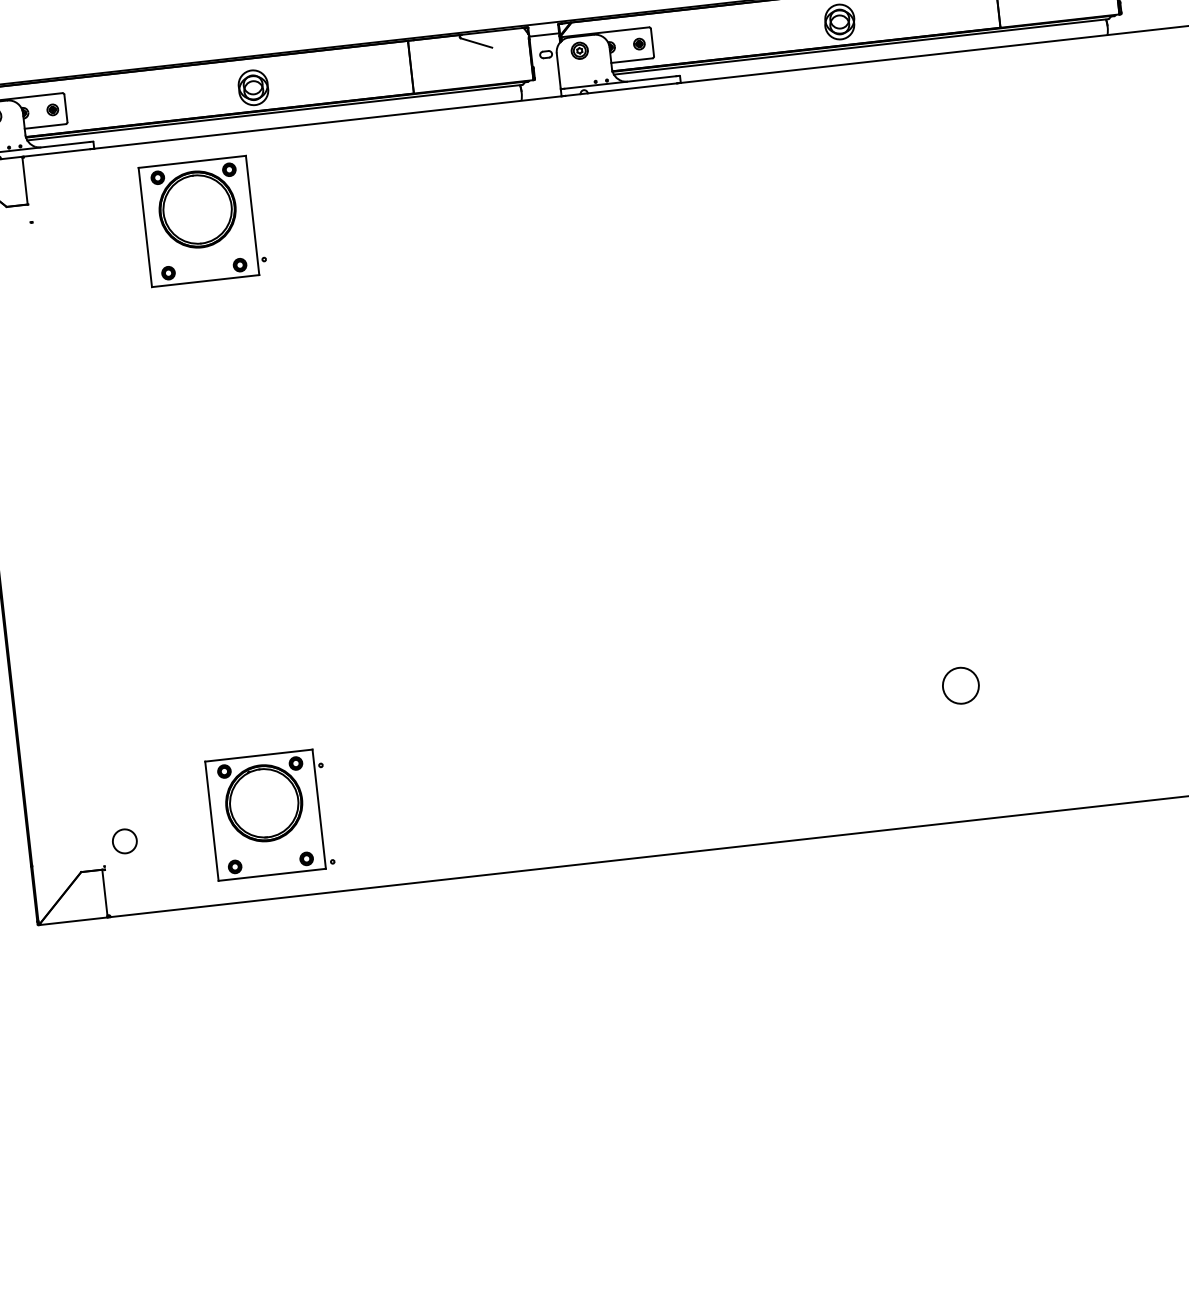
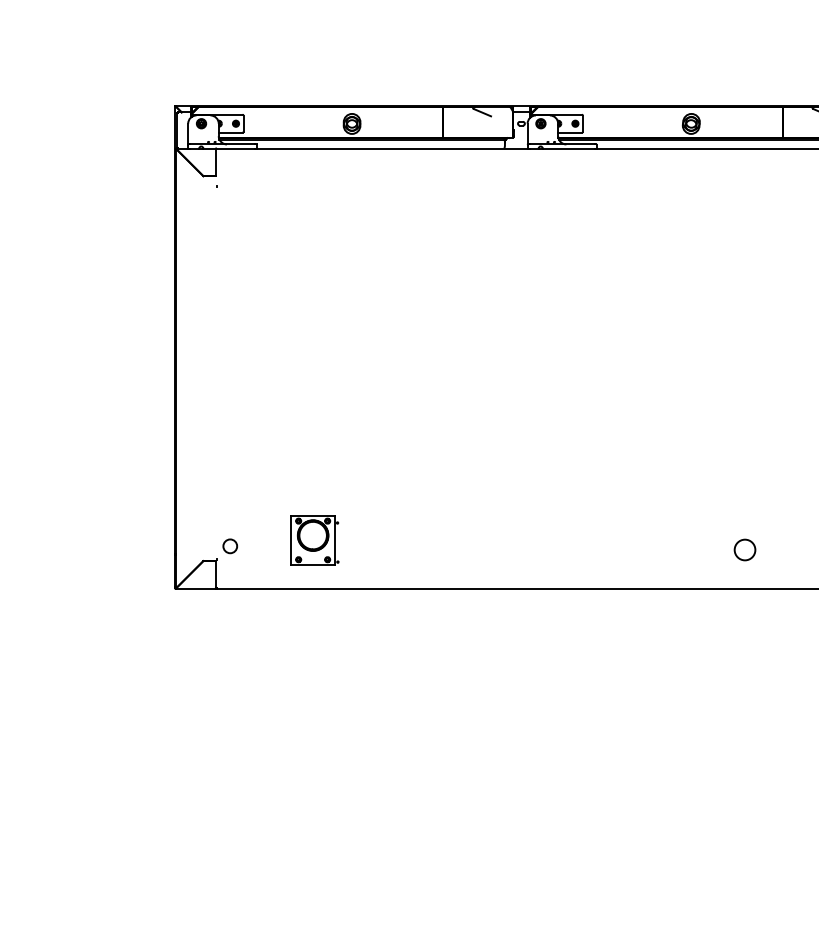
part: (202, 220) -> (314, 196), removed
circle: (959, 684) -> (744, 549), moved
part: (269, 814) -> (314, 540), size x0.7

